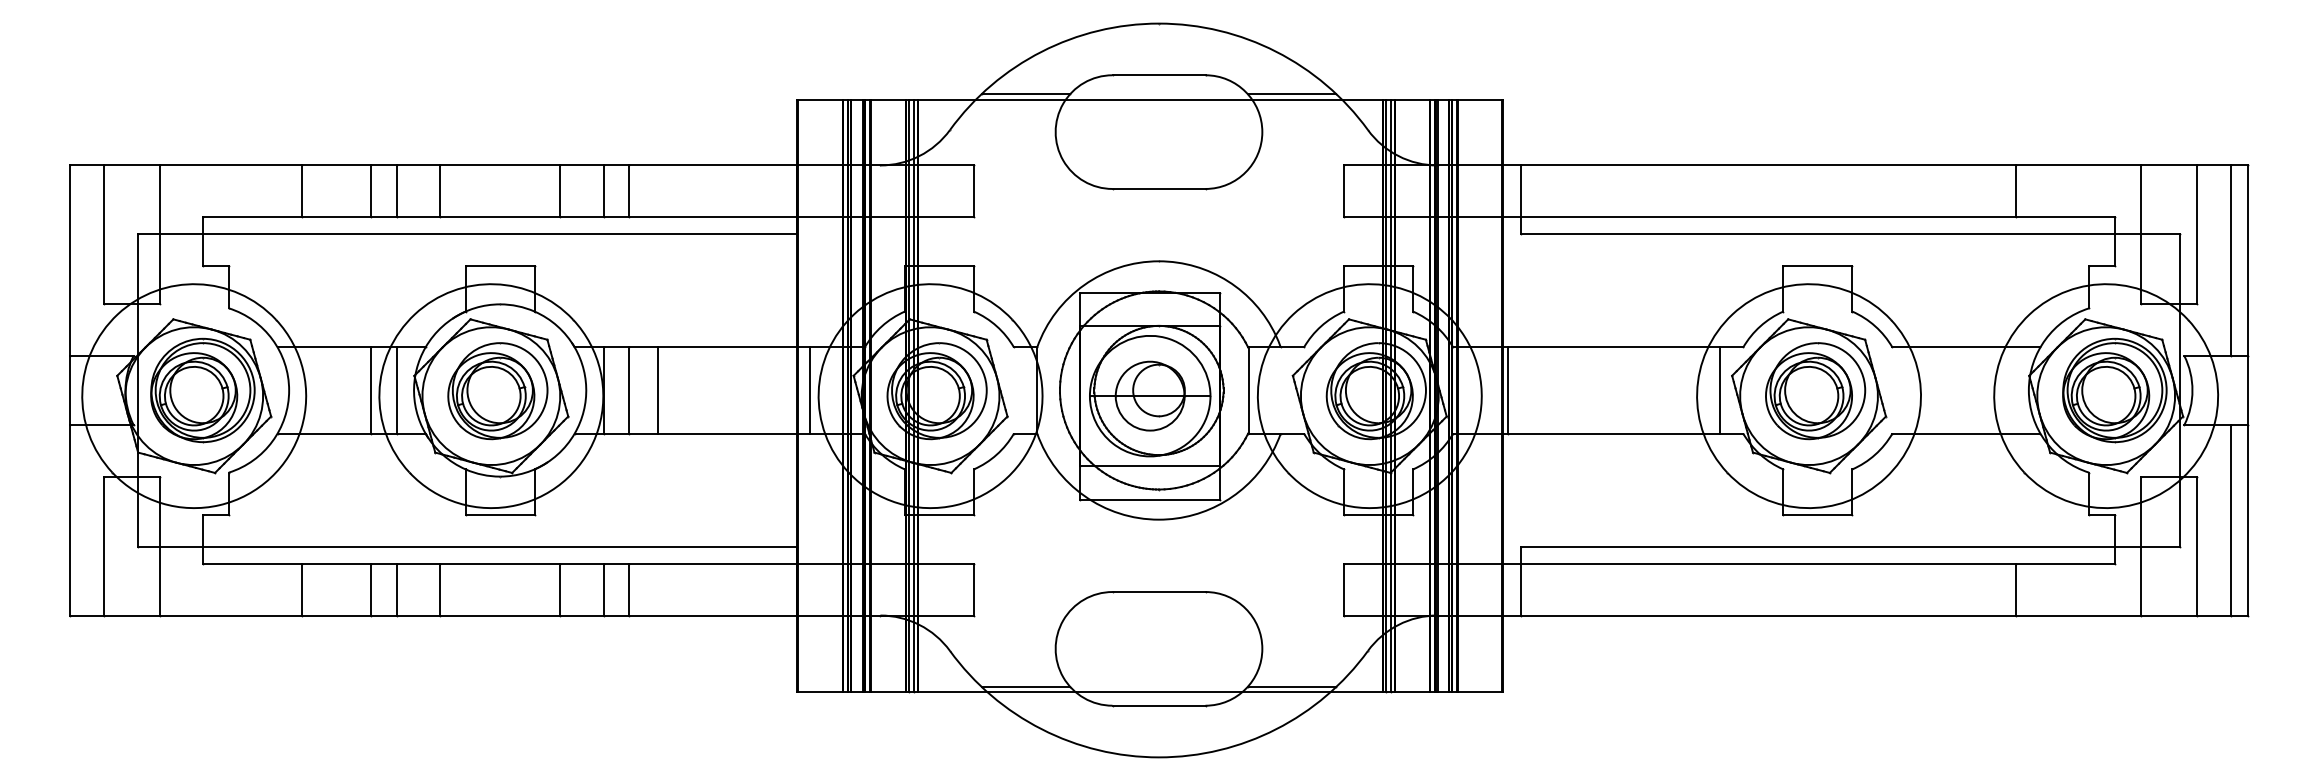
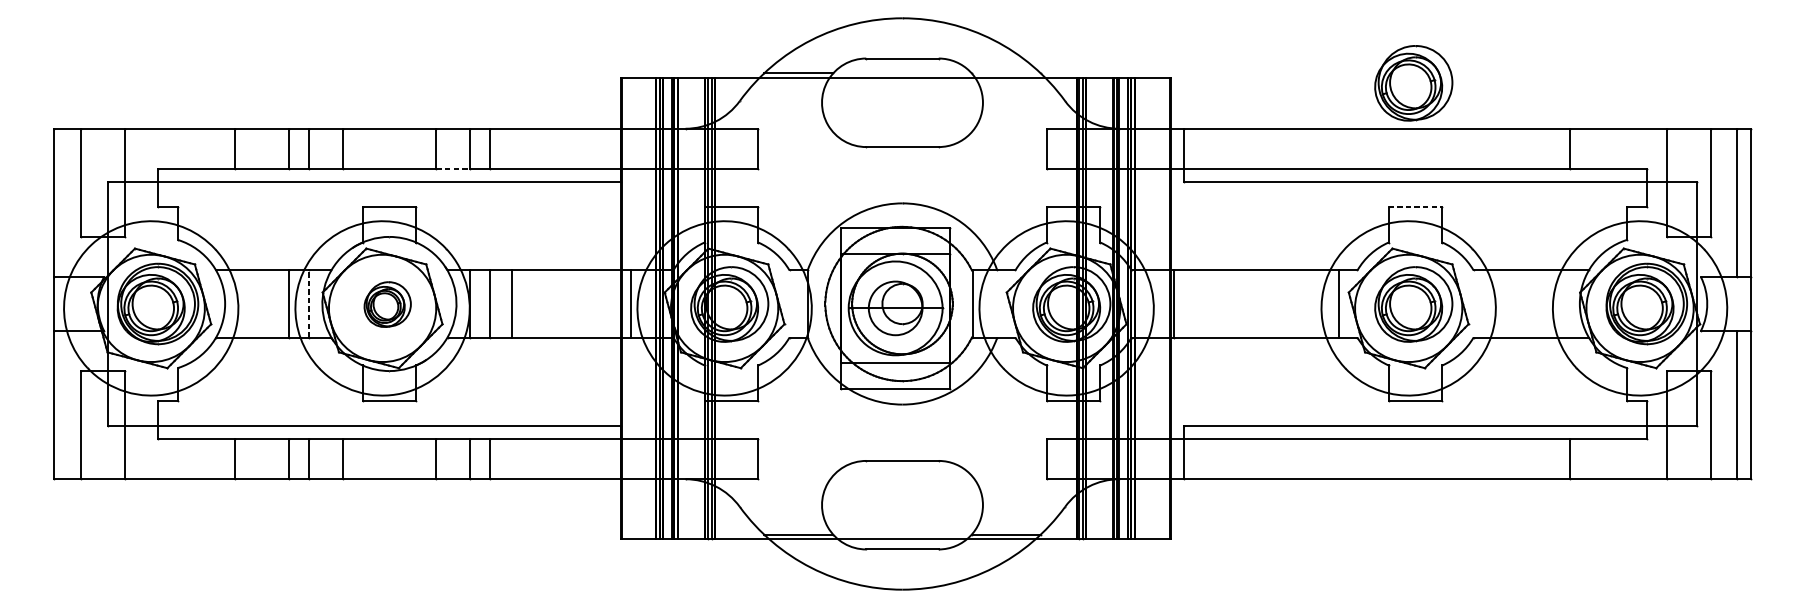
line: (1291, 94) -> (1005, 73), removed
part: (1815, 107) -> (1413, 83), added
line: (581, 217) -> (452, 169), solid -> dashed
line: (1818, 265) -> (1416, 206), solid -> dashed
line: (396, 390) -> (308, 304), solid -> dashed
part: (497, 391) -> (387, 304), size x0.6

